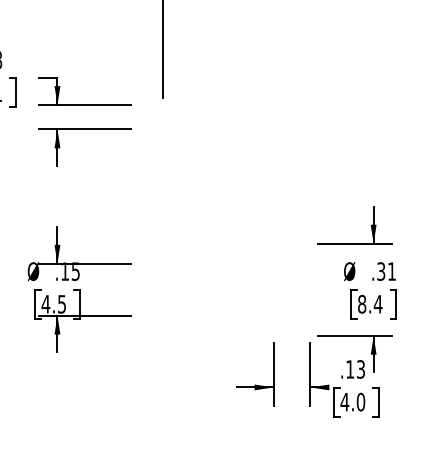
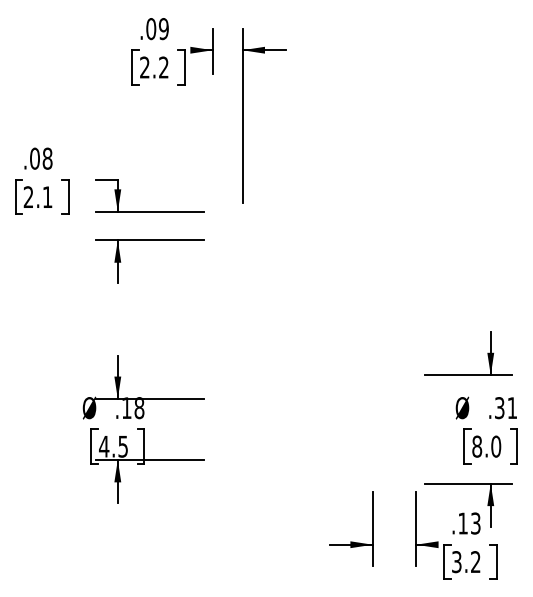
text: (75, 271) -> (139, 408), .15 -> .18
text: (377, 304) -> (495, 446), 8.4 -> 8.0
text: (352, 402) -> (465, 562), 4.0 -> 3.2

